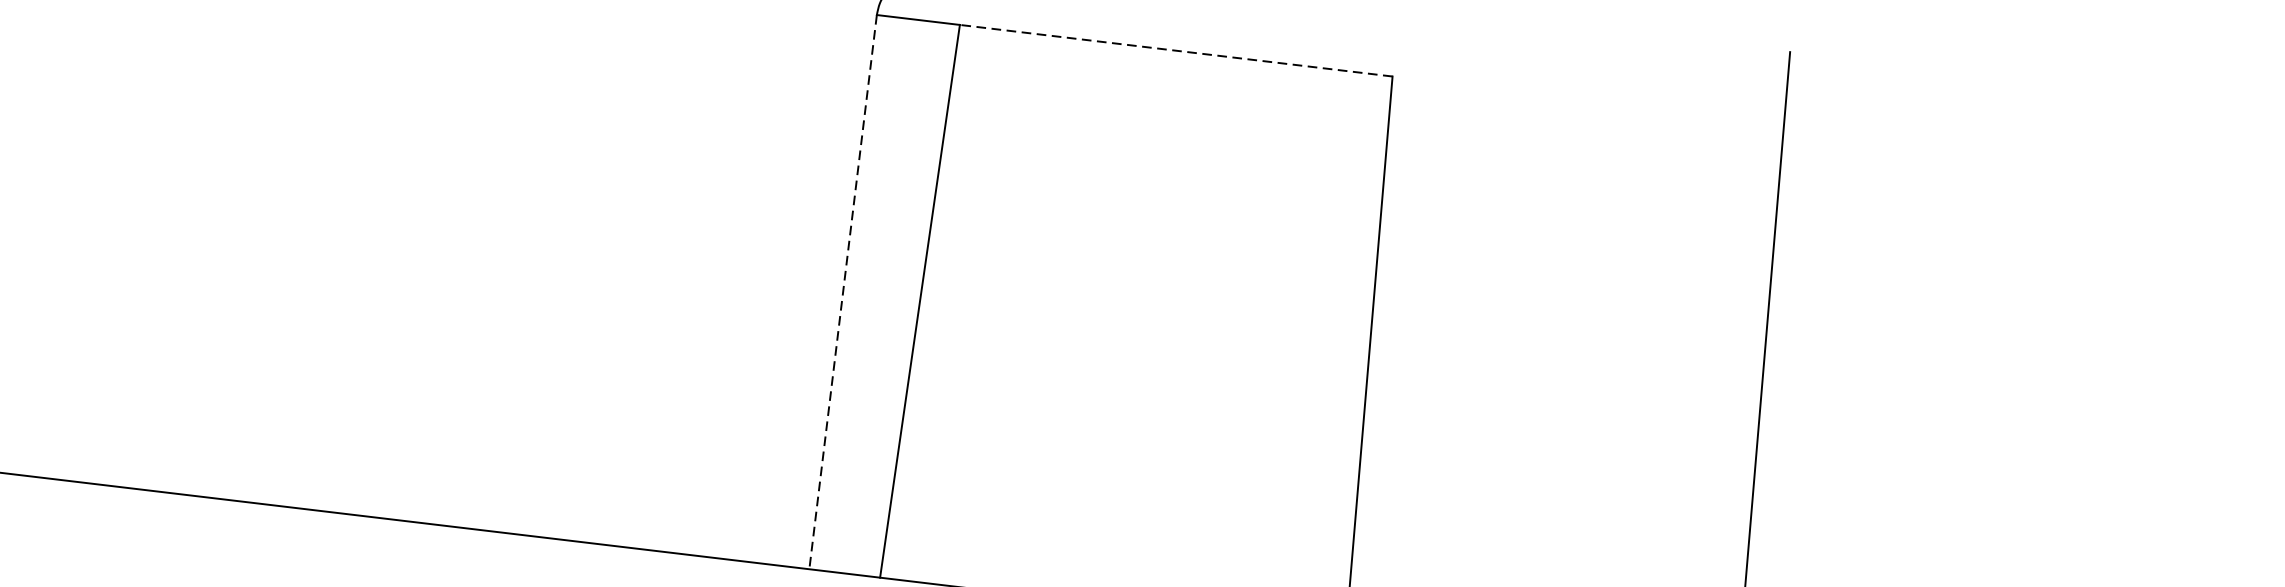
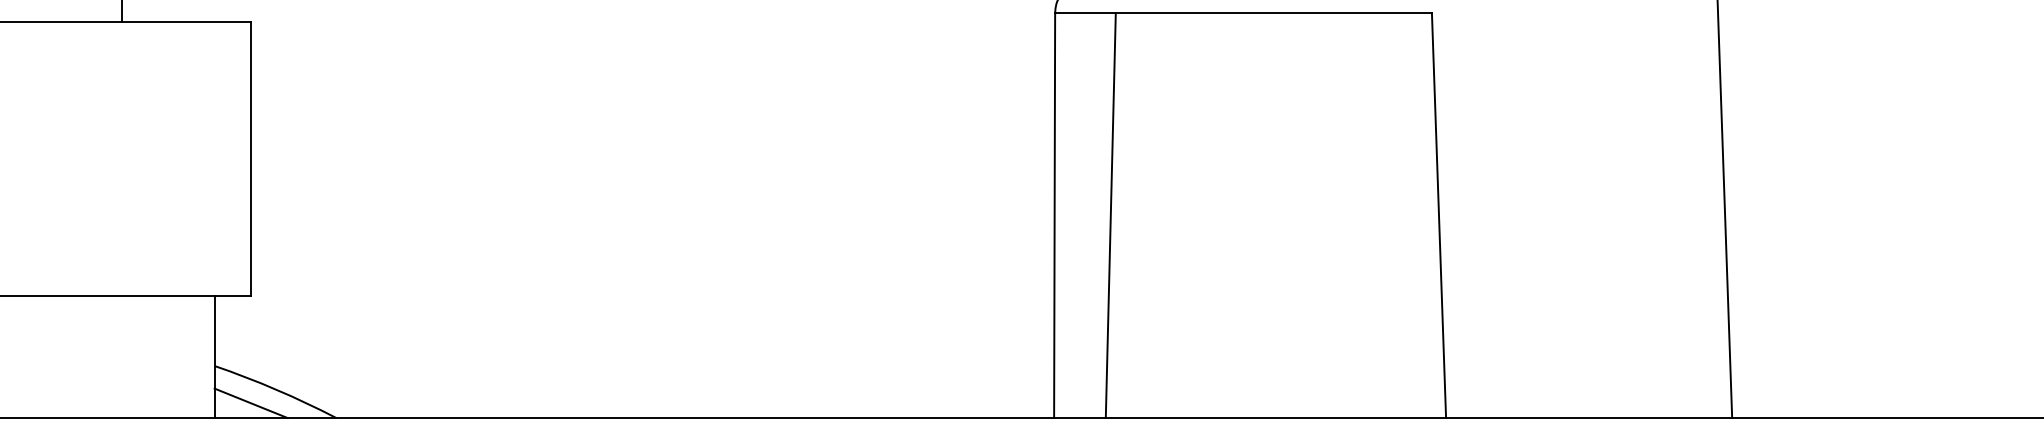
line: (1175, 50) -> (1273, 12), dashed -> solid
line: (842, 292) -> (1054, 215), dashed -> solid

